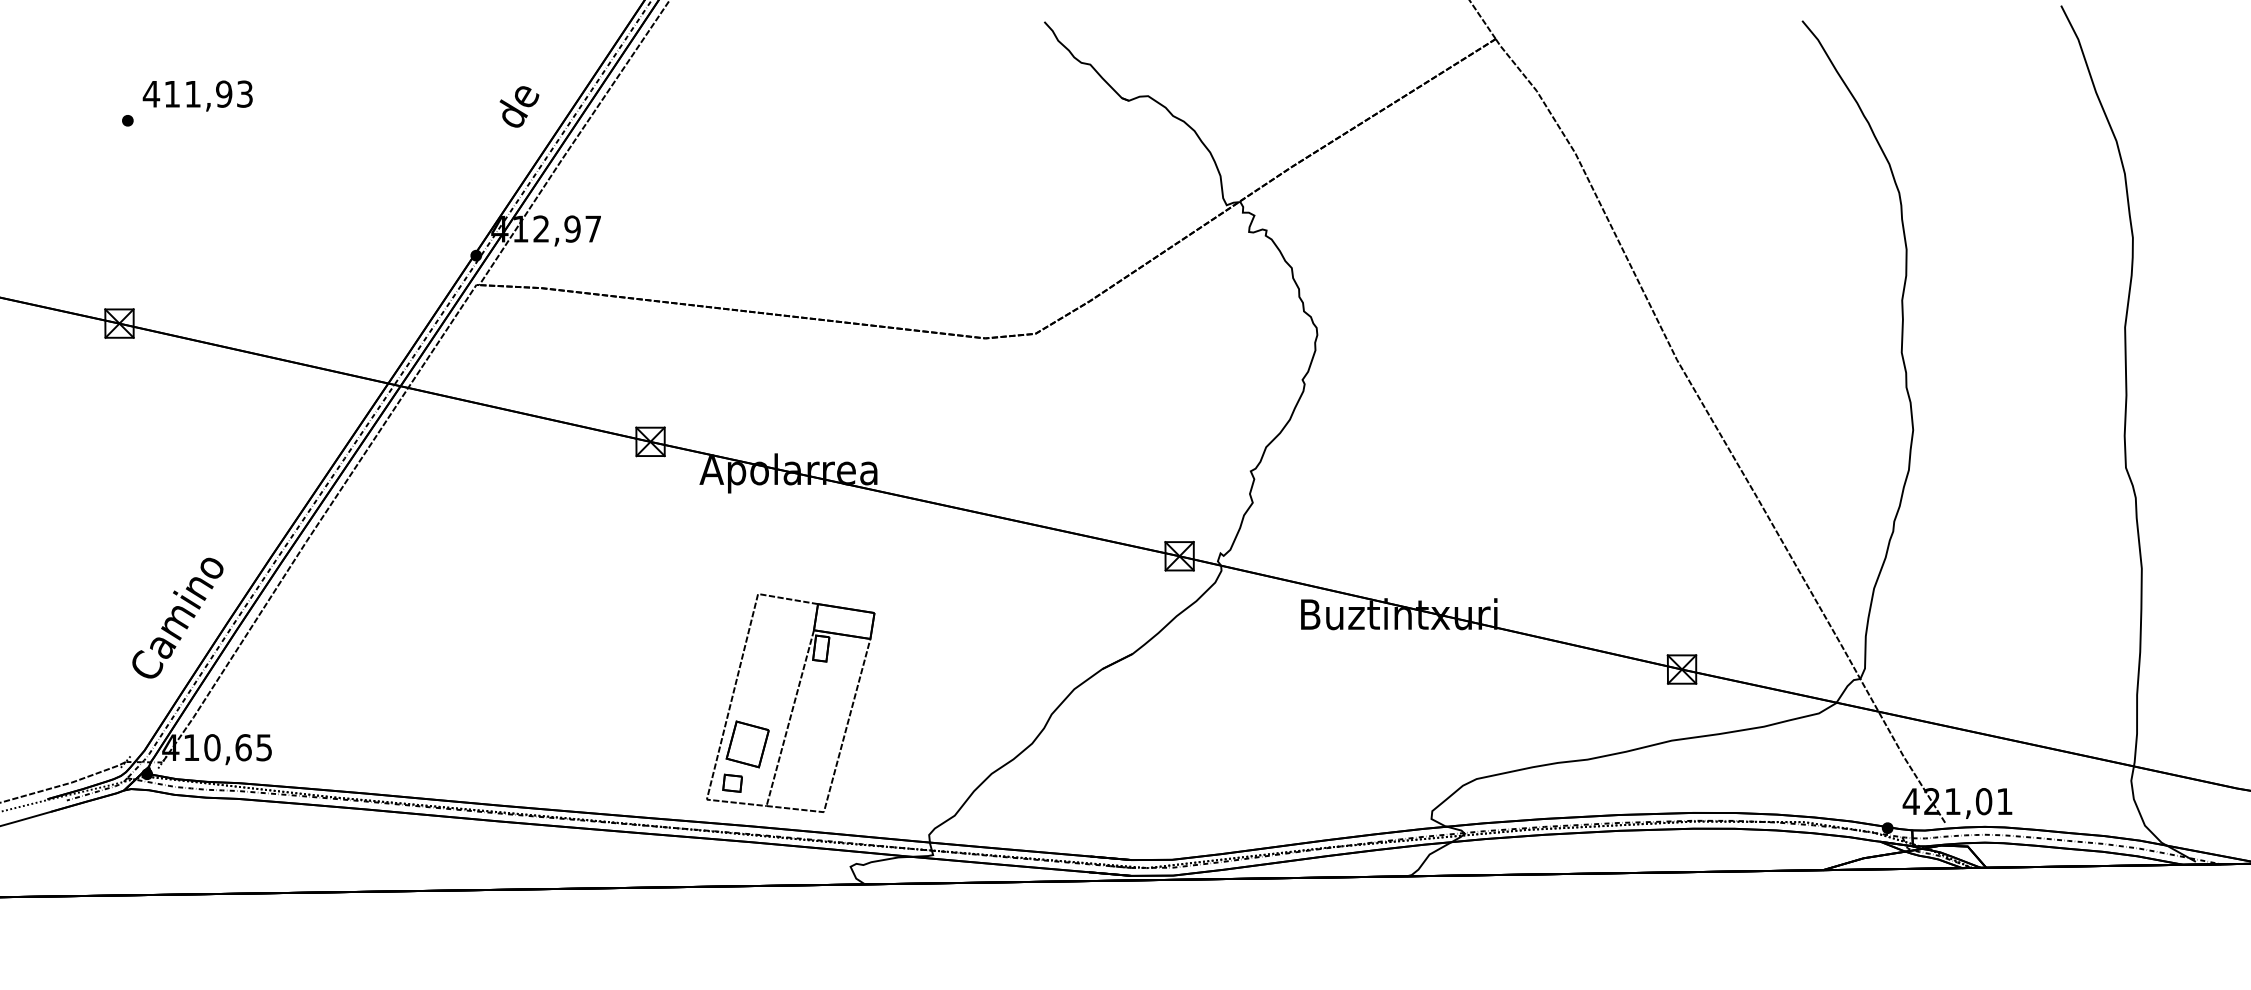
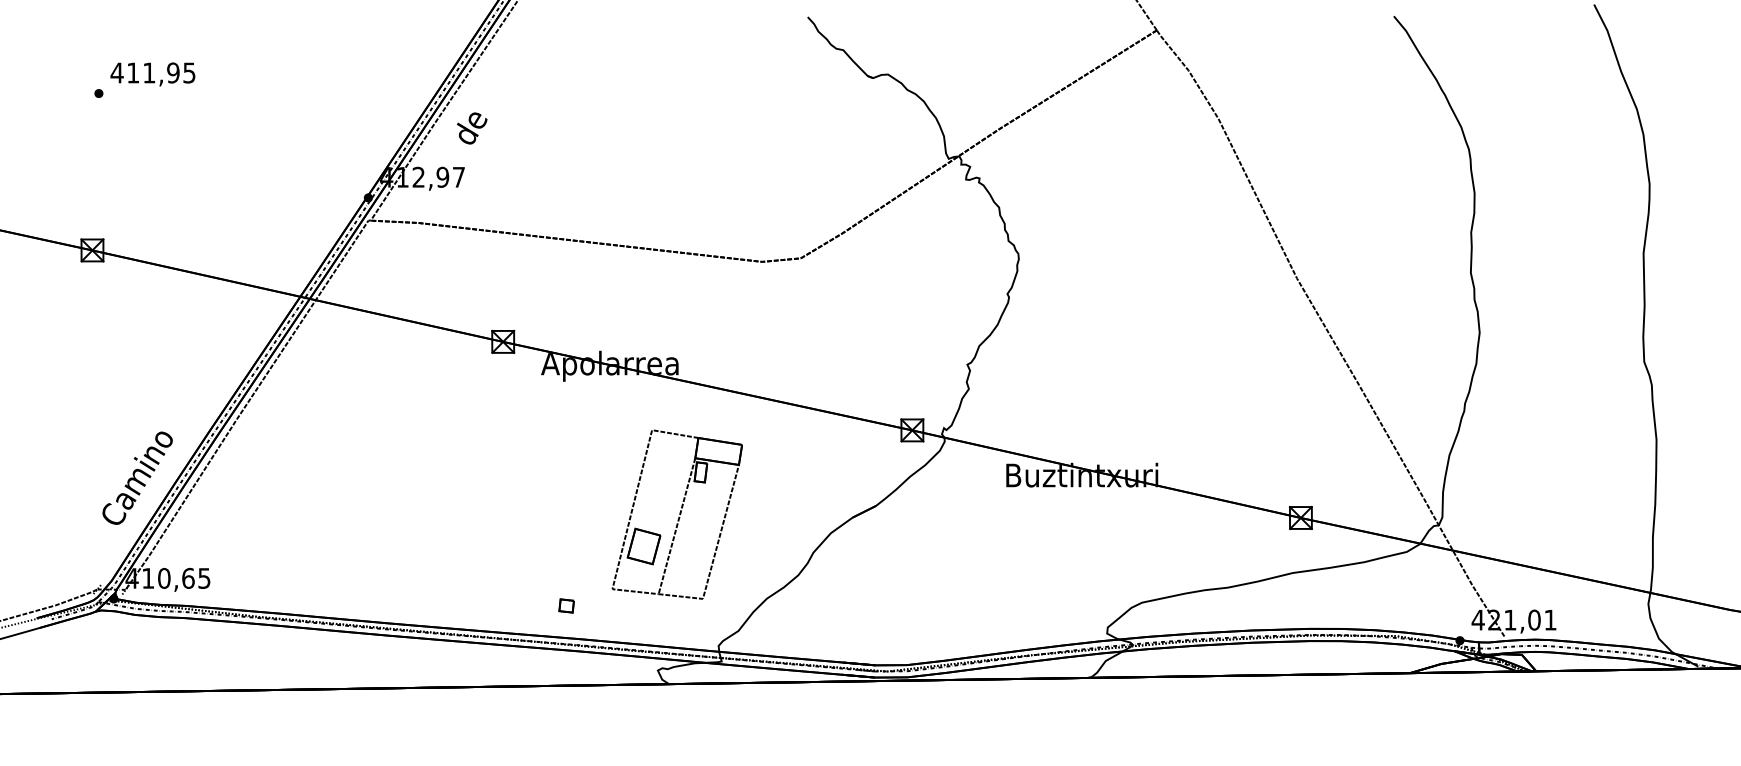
text: (244, 93) -> (189, 72), 411,93 -> 411,95
text: (519, 106) -> (472, 128), moved
part: (790, 702) -> (677, 514), moved

